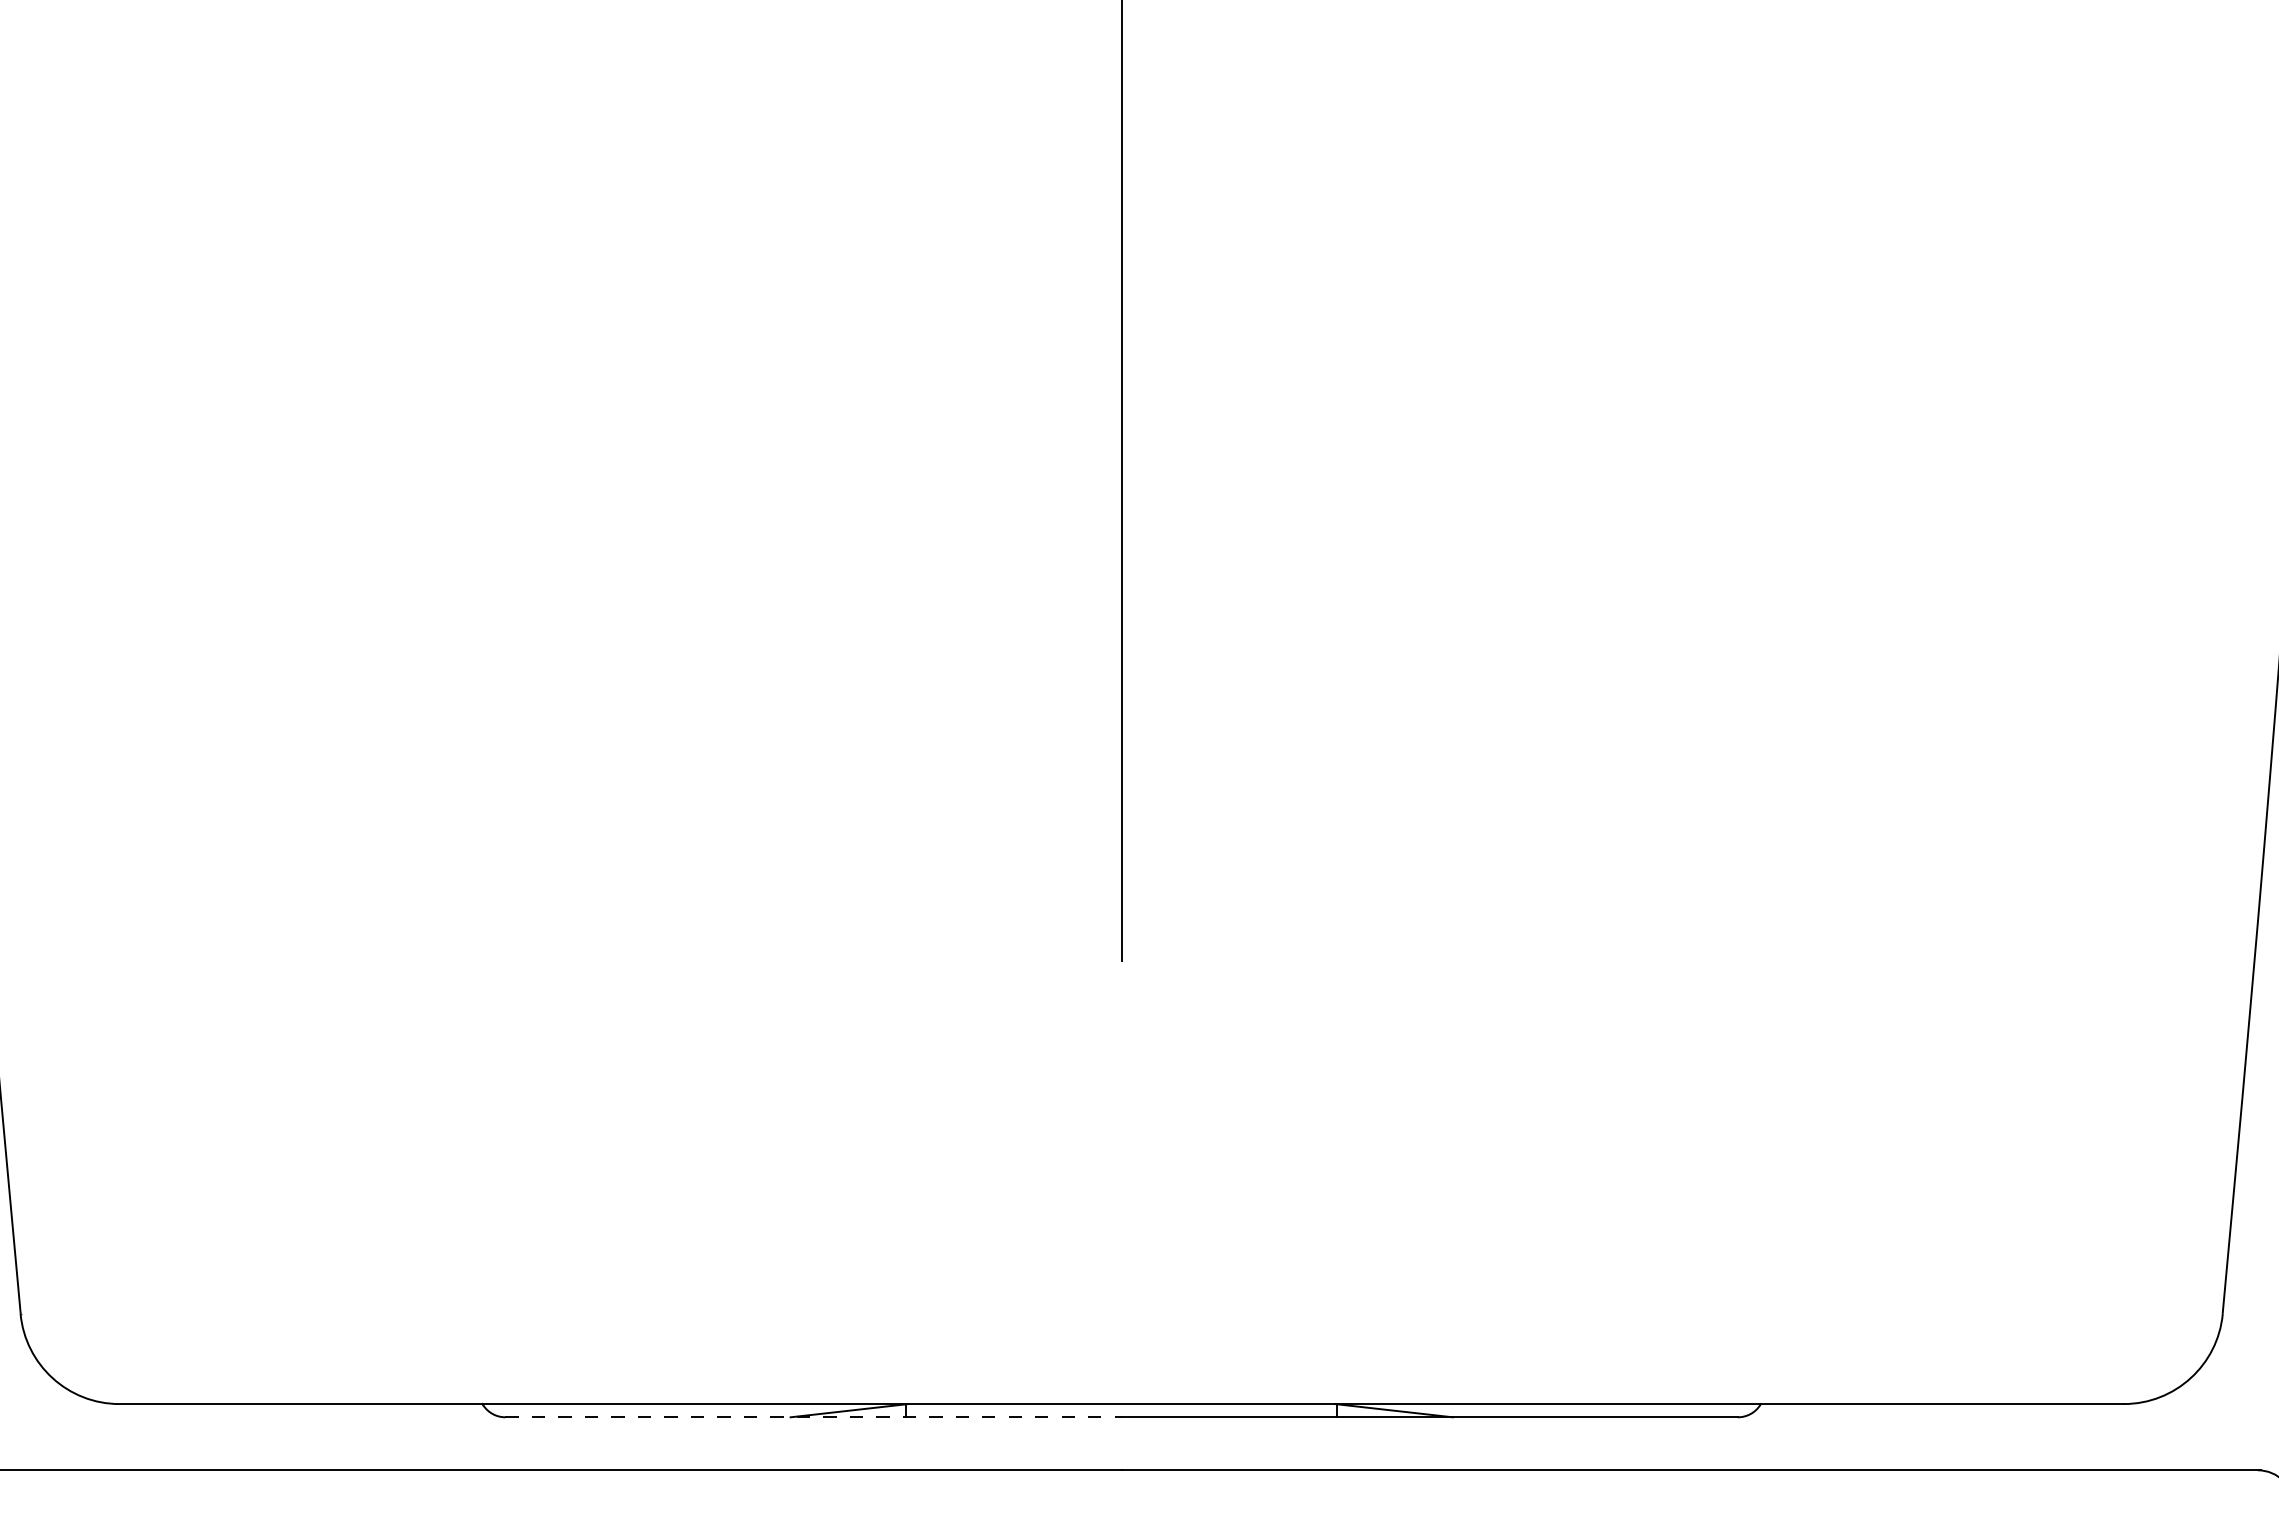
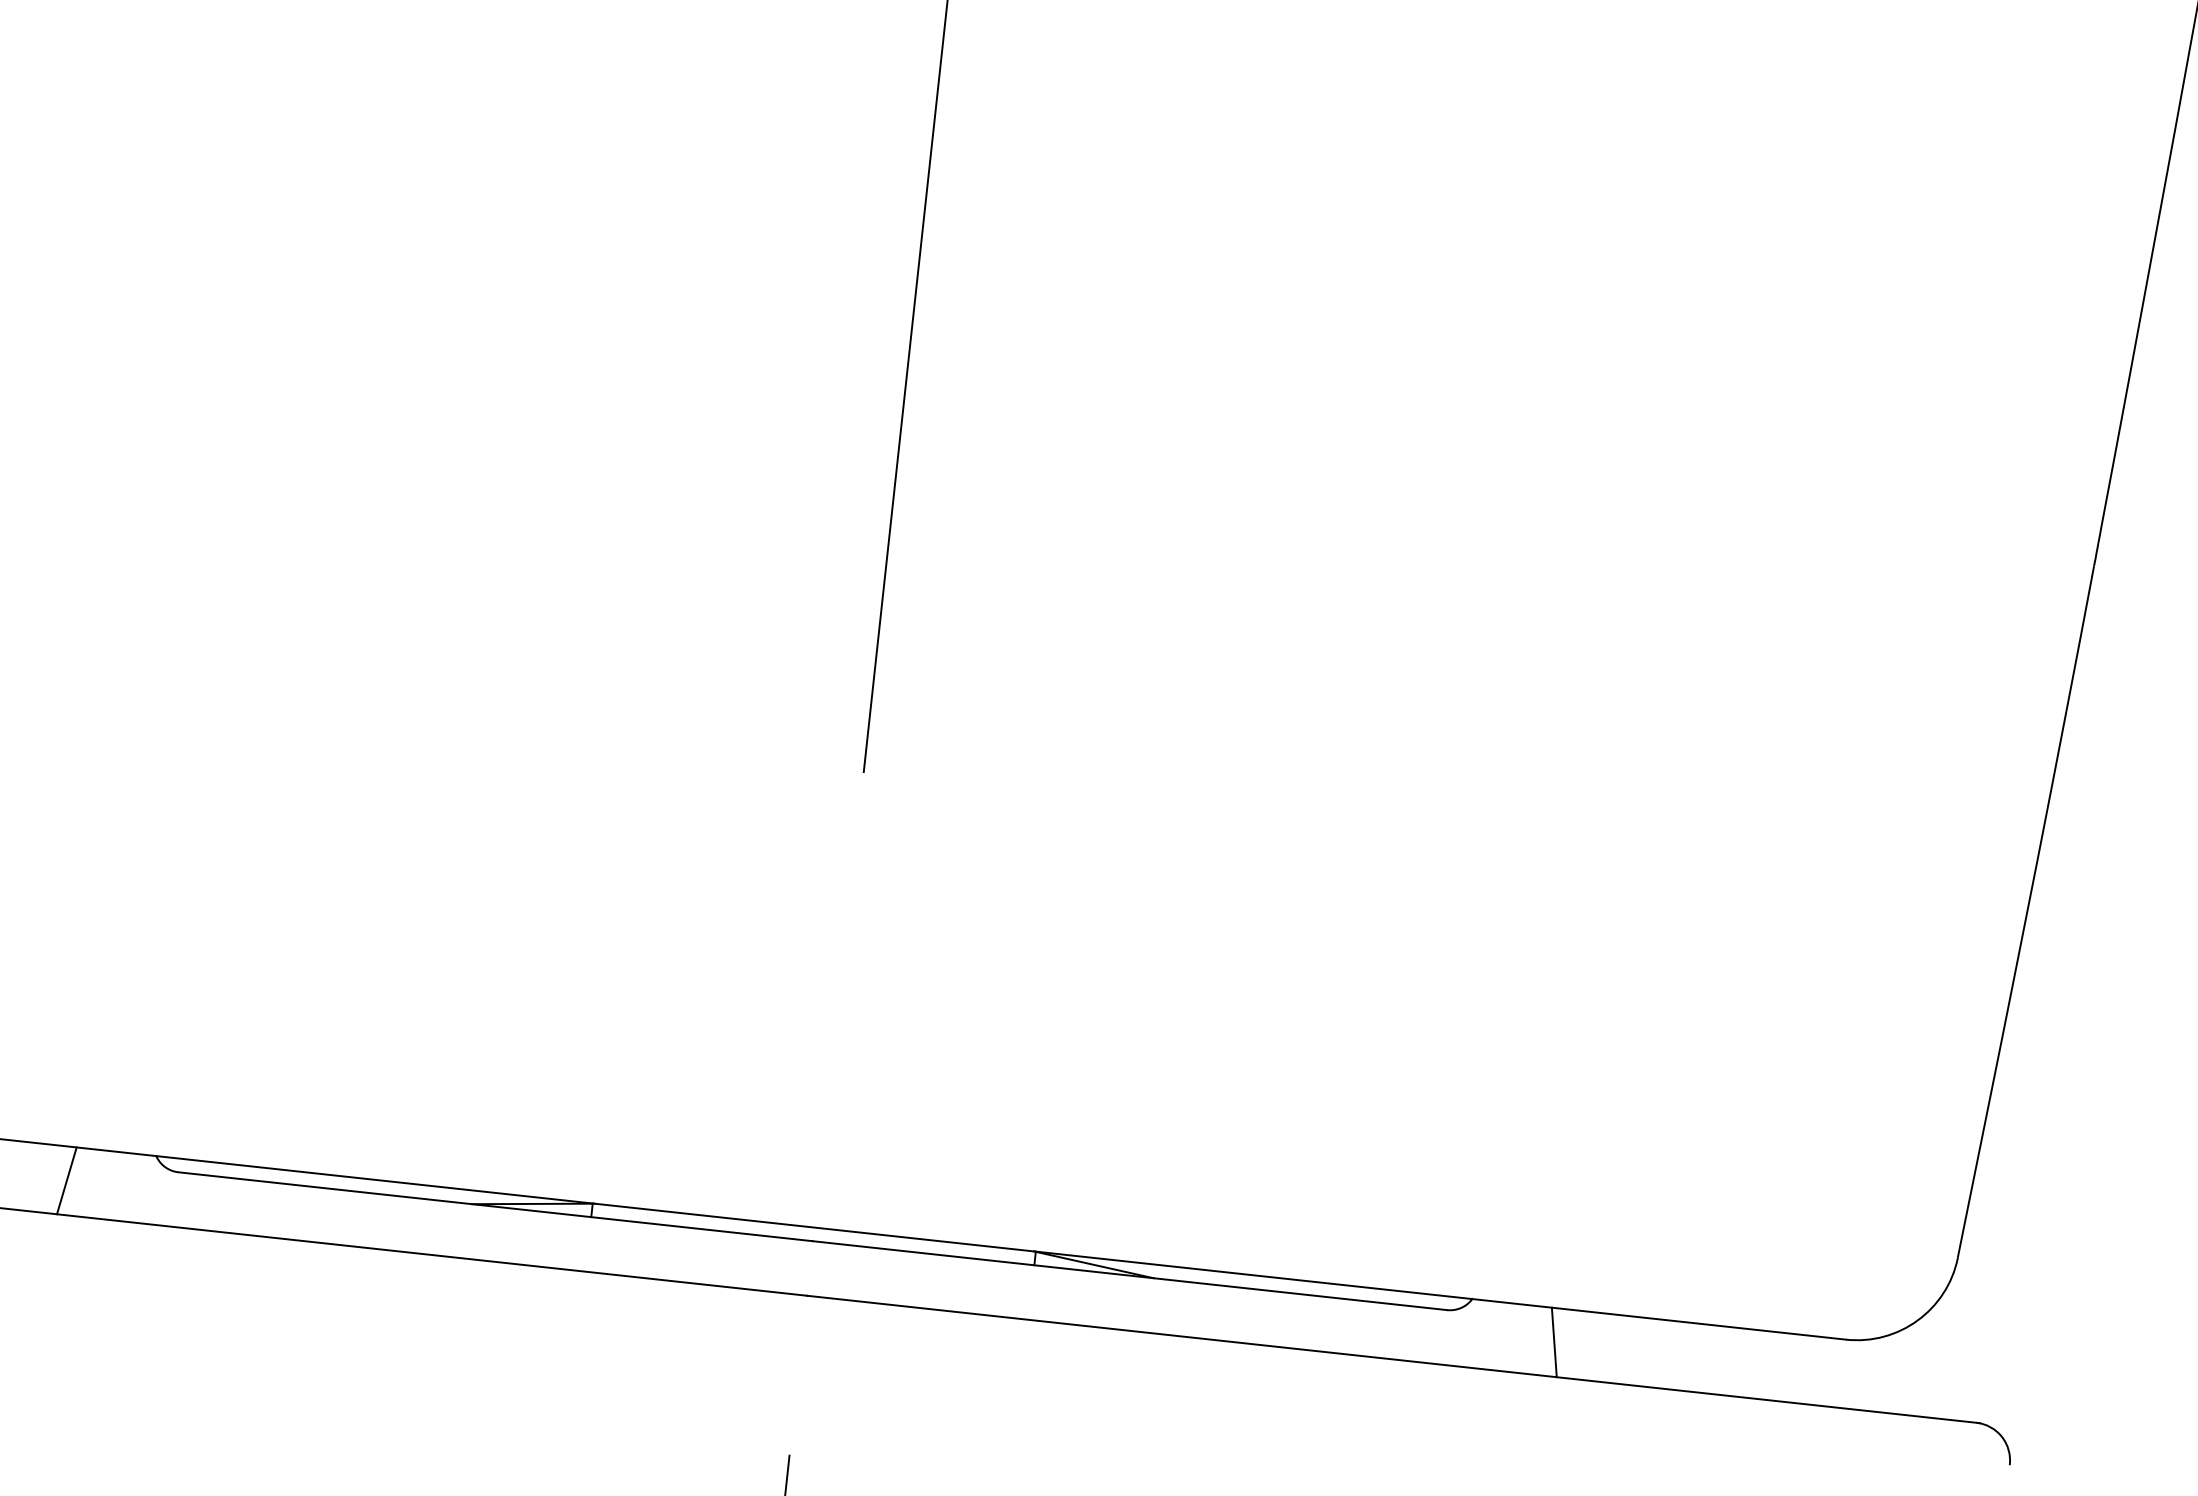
line: (814, 1417) -> (496, 1207), dashed -> solid
line: (399, 1437) -> (67, 1181), added
line: (1844, 1437) -> (1554, 1342), added

